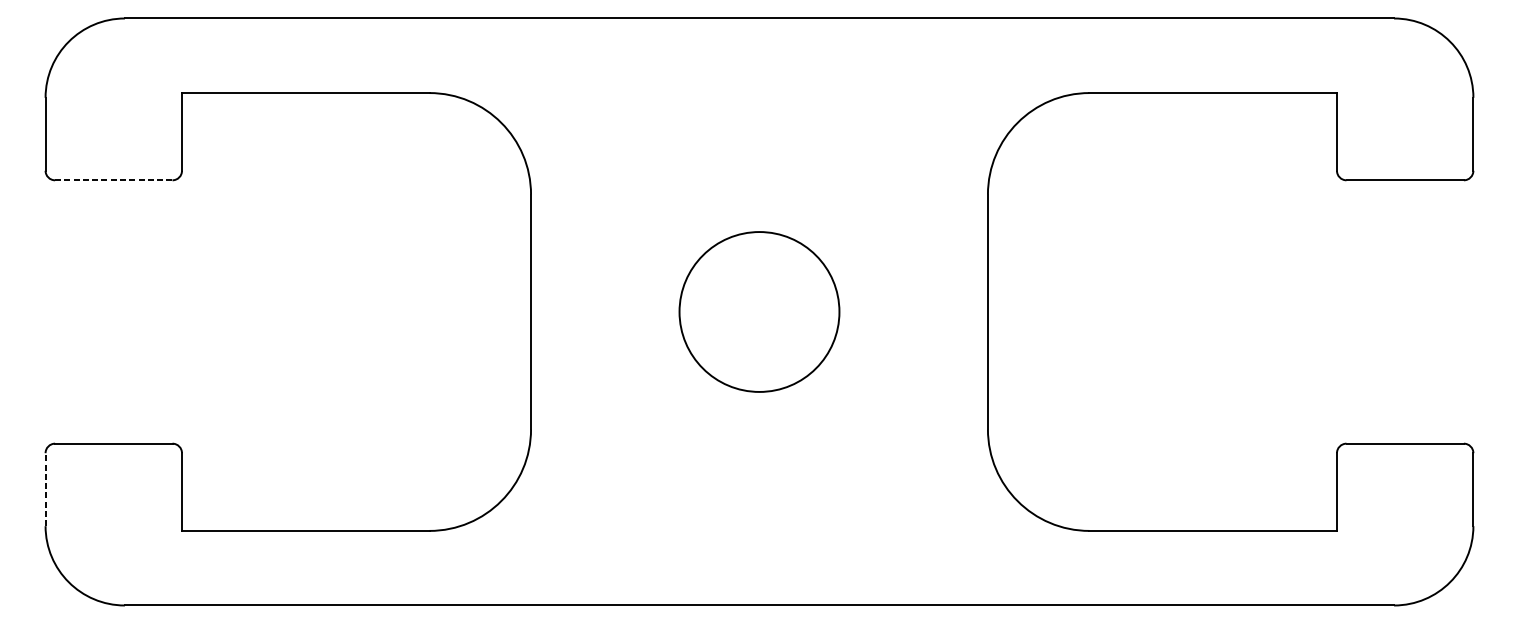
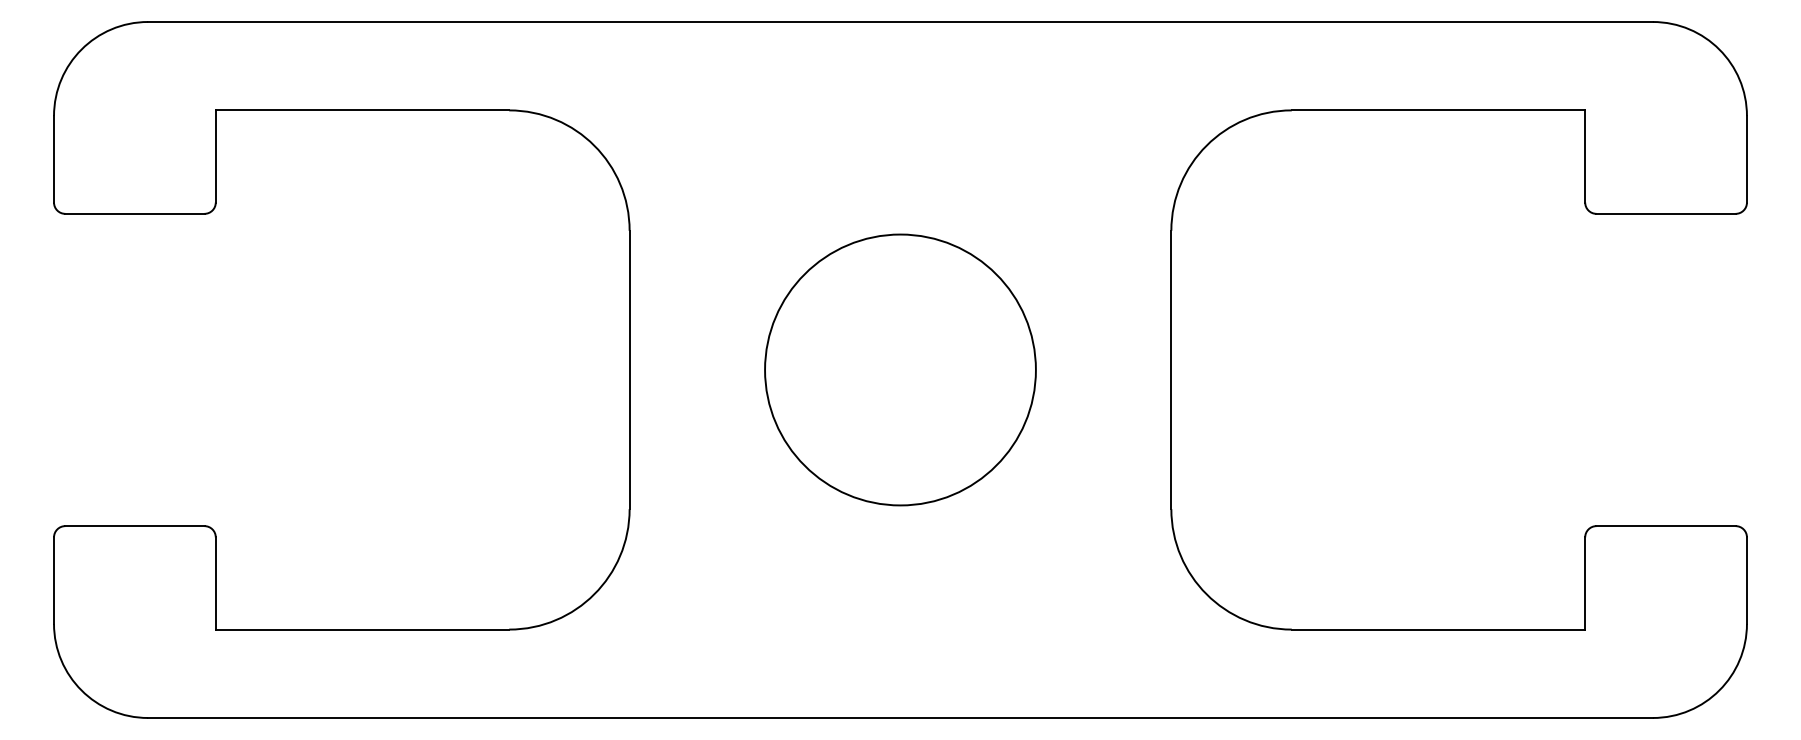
line: (113, 180) -> (134, 213), dashed -> solid
circle: (759, 311) -> (900, 369), size x1.43
line: (45, 489) -> (54, 580), dashed -> solid

